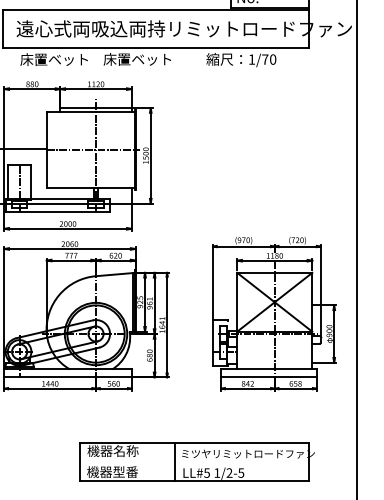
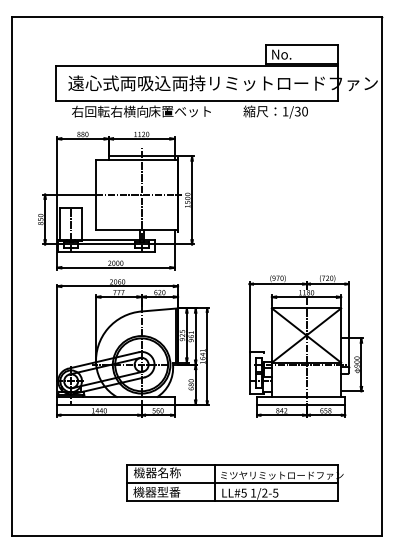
text: (61, 59) -> (109, 111), 床置ベット -> 右回転右横向
text: (264, 59) -> (297, 111), 1/70 -> 1/30
line: (193, 461) -> (231, 482), added

